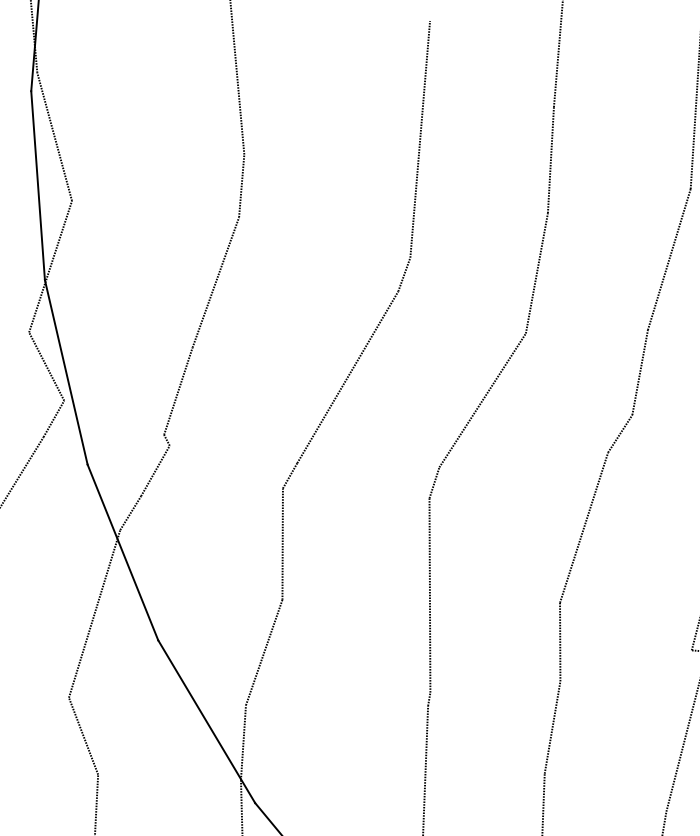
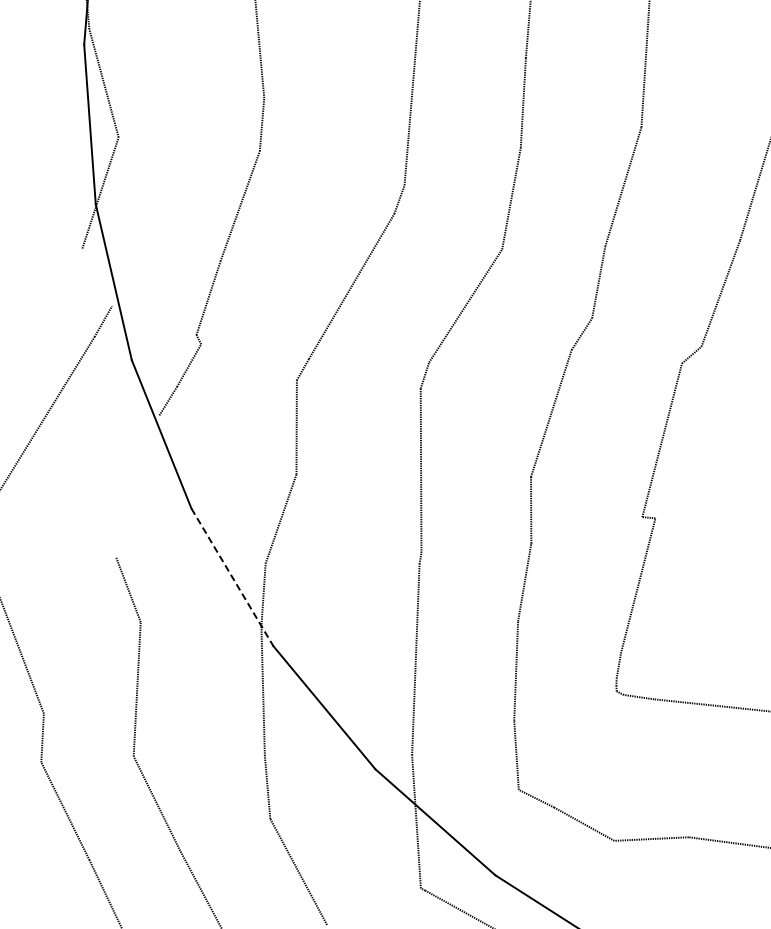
line: (46, 366) -> (97, 277), removed
line: (94, 614) -> (137, 486), removed
line: (206, 721) -> (232, 577), solid -> dashed

